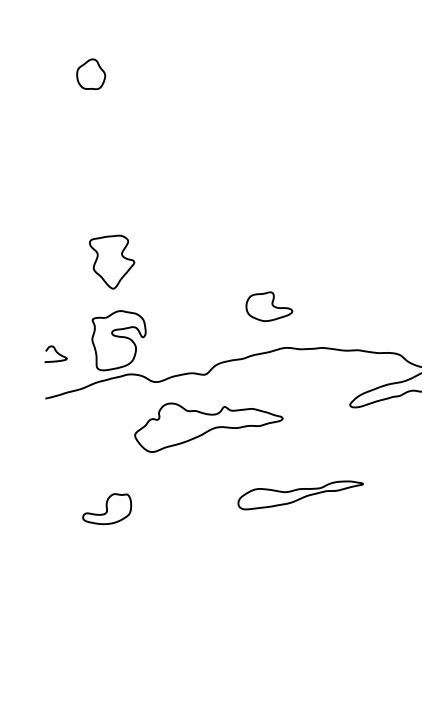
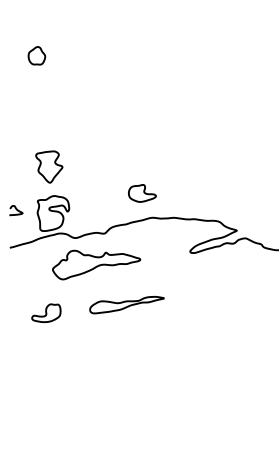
curve: (56, 354) -> (16, 210), moved
part: (208, 426) -> (96, 264), moved
part: (299, 496) -> (126, 305), moved

